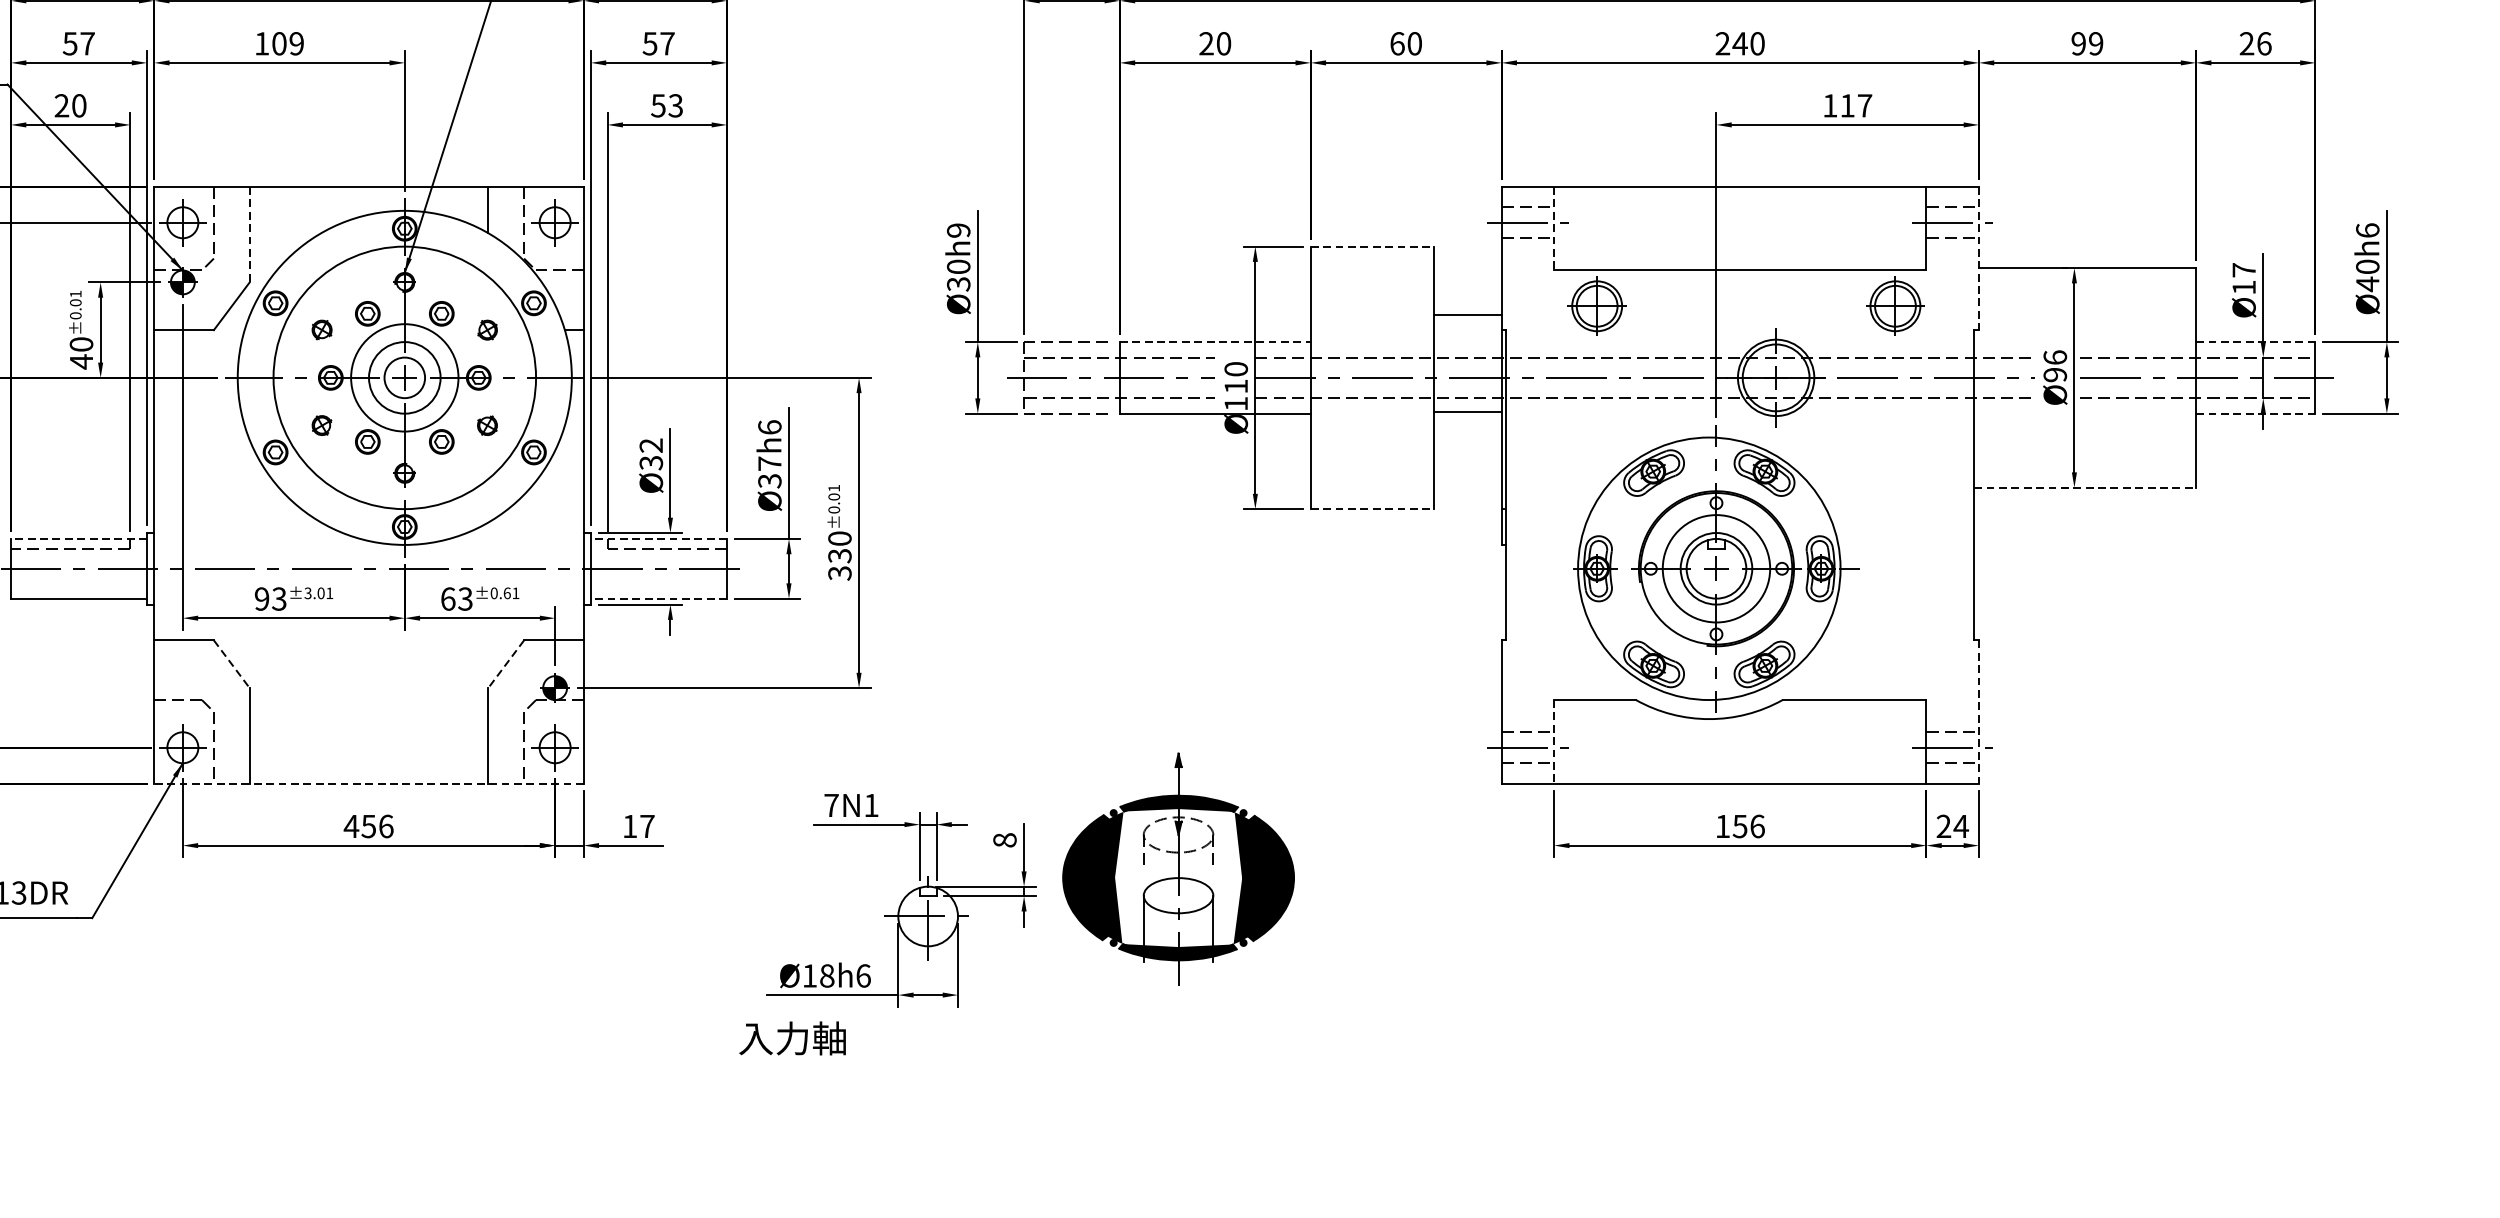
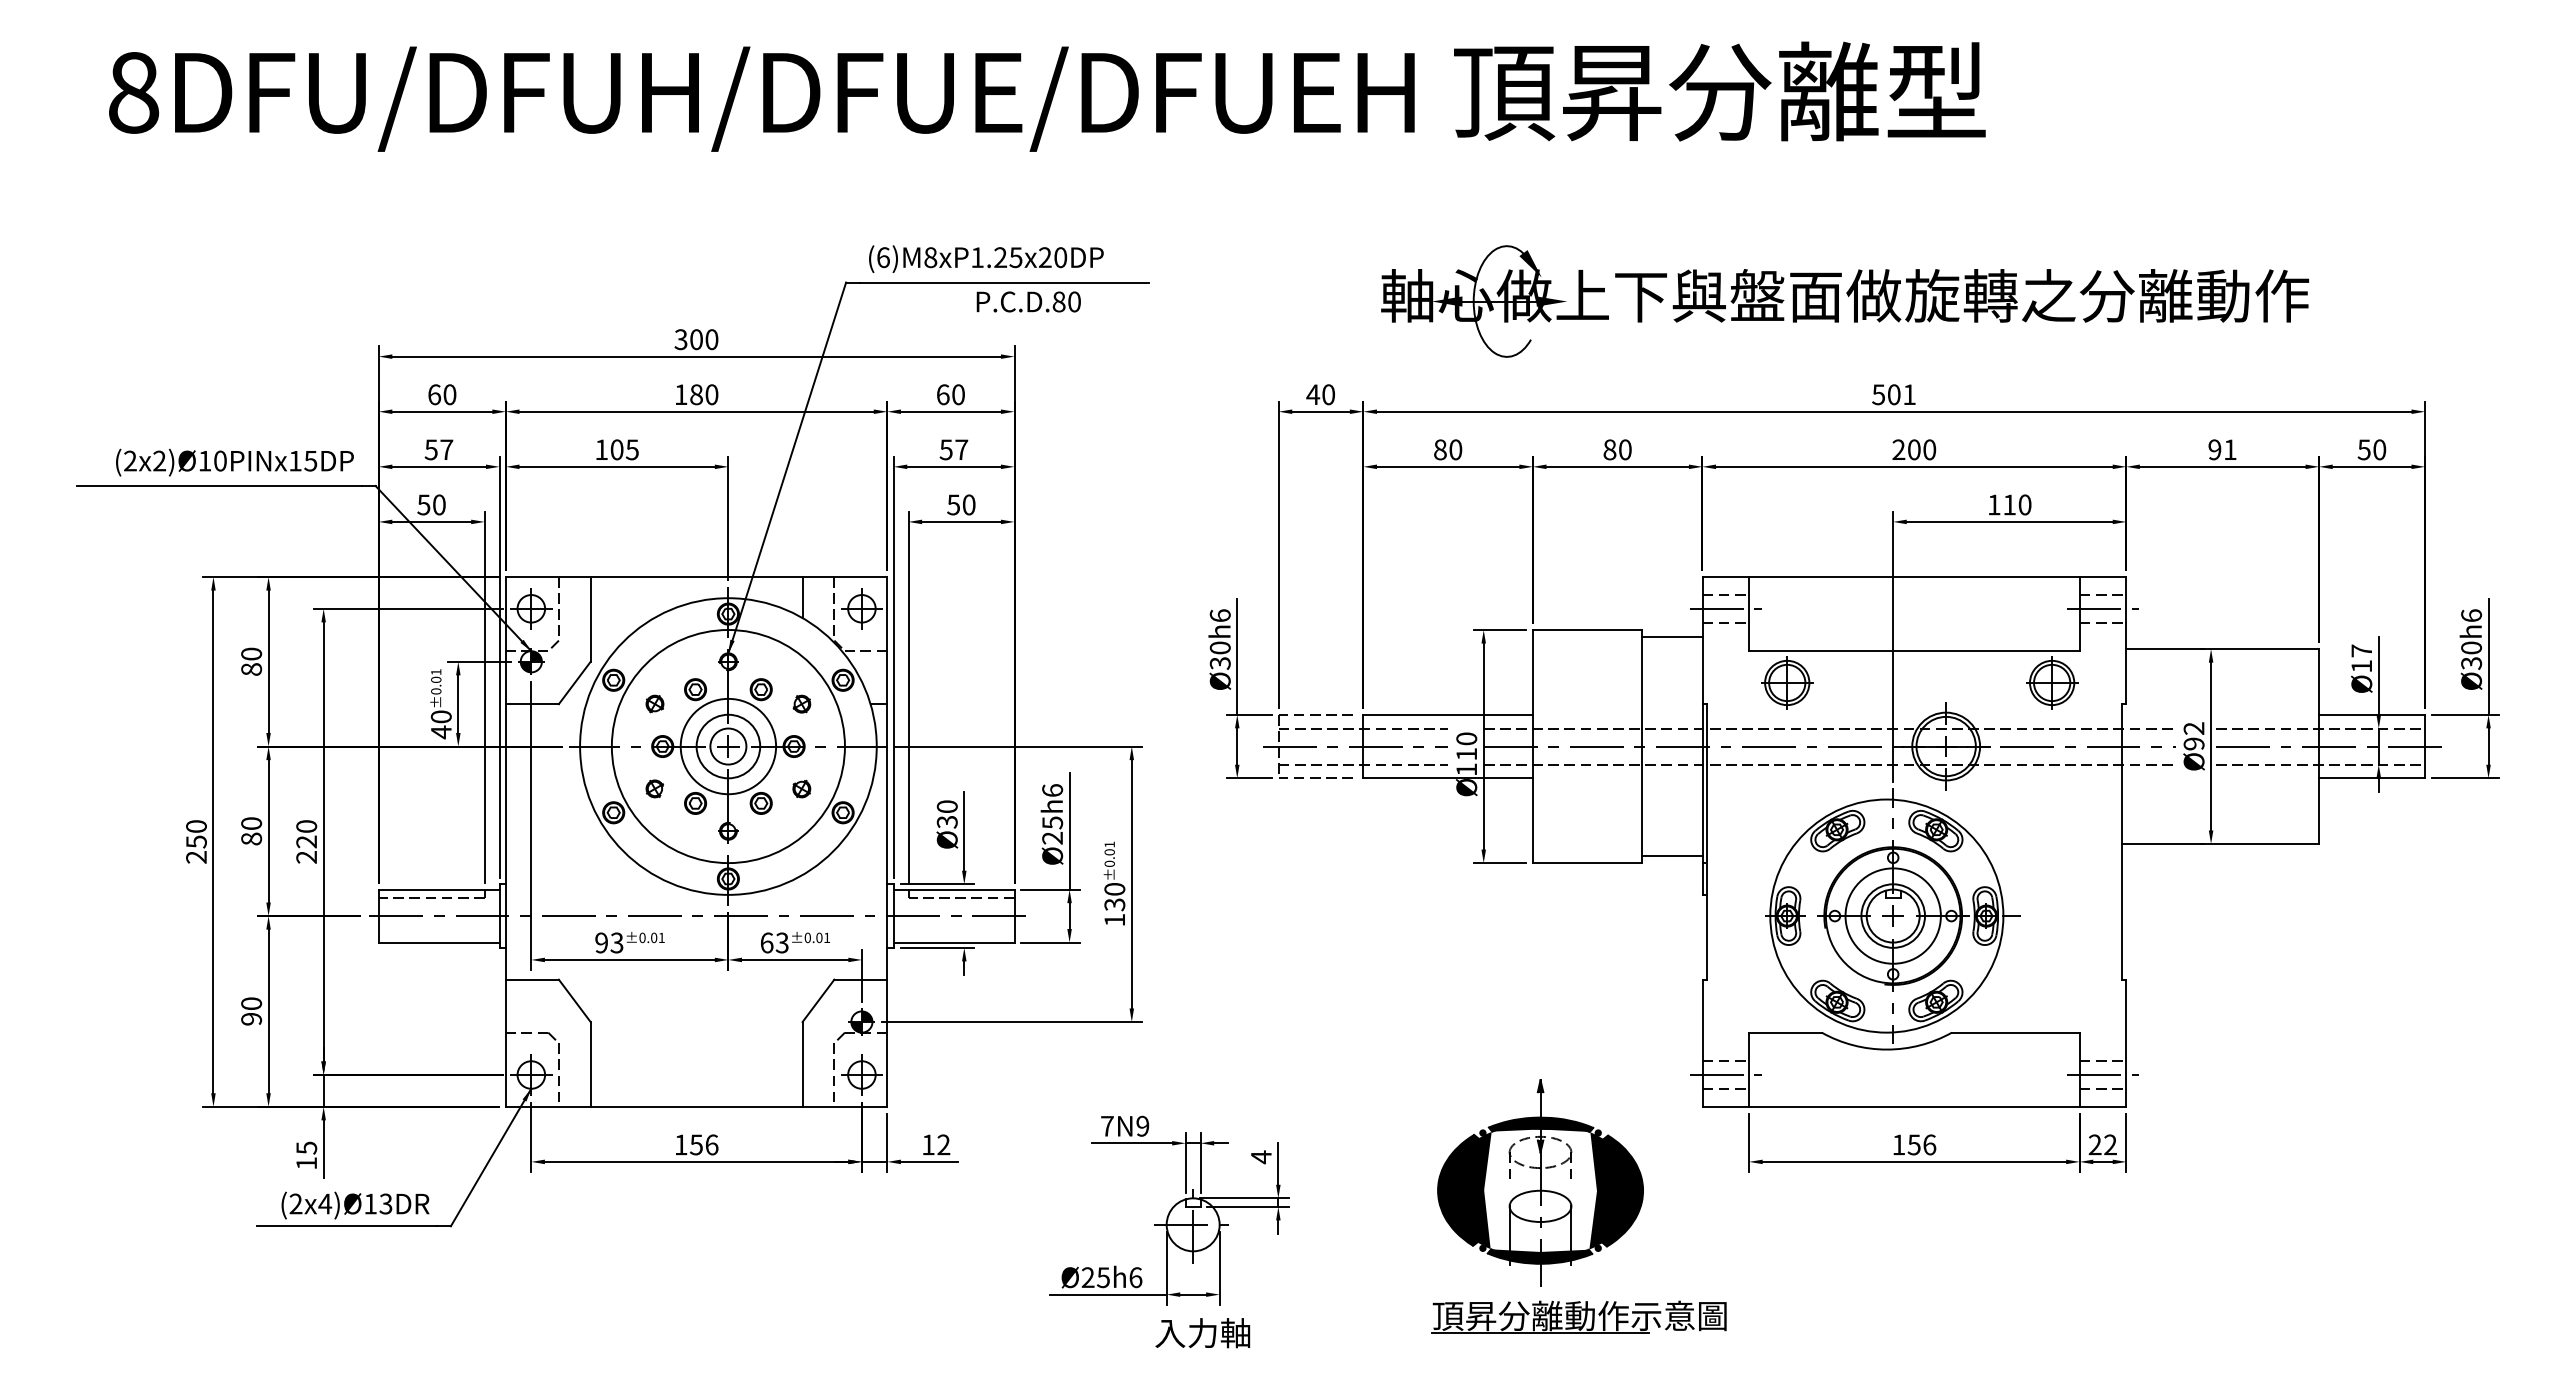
text: (295, 43) -> (631, 449), 109 -> 105
text: (1206, 43) -> (1440, 449), 20 -> 80
text: (1396, 43) -> (1609, 449), 60 -> 80
text: (1740, 43) -> (1914, 449), 240 -> 200
text: (2096, 43) -> (2230, 449), 99 -> 91
text: (2255, 43) -> (2371, 449), 26 -> 50
text: (61, 105) -> (423, 504), 20 -> 50
text: (675, 105) -> (968, 504), 53 -> 50
text: (1864, 105) -> (2024, 504), 117 -> 110
line: (1554, 229) -> (1749, 614), dashed -> solid
text: (957, 230) -> (1219, 615), Ø30h9 -> Ø30h6
line: (249, 234) -> (590, 619), dashed -> solid
line: (1372, 247) -> (1587, 630), dashed -> solid
line: (1979, 258) -> (2126, 640), dashed -> solid
text: (2367, 284) -> (2471, 663), Ø40h6 -> Ø30h6
line: (1467, 314) -> (1672, 637), moved
line: (1215, 341) -> (1448, 714), dashed -> solid
line: (2256, 341) -> (2372, 714), dashed -> solid
text: (2054, 357) -> (2193, 728), Ø96 -> Ø92
line: (1467, 411) -> (1672, 855), moved
line: (2256, 413) -> (2372, 778), dashed -> solid
text: (651, 445) -> (947, 806), Ø32 -> Ø30
text: (769, 472) -> (1052, 830), Ø37h6 -> Ø25h6
line: (2085, 488) -> (2220, 844), dashed -> solid
line: (1372, 509) -> (1587, 863), dashed -> solid
line: (78, 538) -> (438, 889), dashed -> solid
line: (658, 538) -> (953, 889), dashed -> solid
text: (839, 573) -> (1114, 920), 330 -> 130
text: (308, 592) -> (642, 937), ±3.01 -> ±0.01
text: (507, 592) -> (819, 937), ±0.61 -> ±0.01
line: (658, 598) -> (953, 942), dashed -> solid
line: (232, 664) -> (575, 1001), dashed -> solid
line: (506, 664) -> (818, 1001), dashed -> solid
line: (1979, 712) -> (2126, 1043), dashed -> solid
line: (1554, 742) -> (1749, 1070), dashed -> solid
line: (368, 783) -> (696, 1106), dashed -> solid
text: (871, 804) -> (1142, 1125), 7N1 -> 7N9
text: (350, 826) -> (680, 1144), 456 -> 156
text: (647, 826) -> (943, 1144), 17 -> 12
text: (1961, 826) -> (2110, 1144), 24 -> 22
text: (1005, 840) -> (1261, 1157), 8 -> 4
part: (1178, 868) -> (1540, 1182), moved
text: (818, 975) -> (1095, 1277), Ø18h6 -> Ø25h6
part: (1362, 1019) -> (1578, 1316), added
text: (792, 1038) -> (1202, 1333), moved

